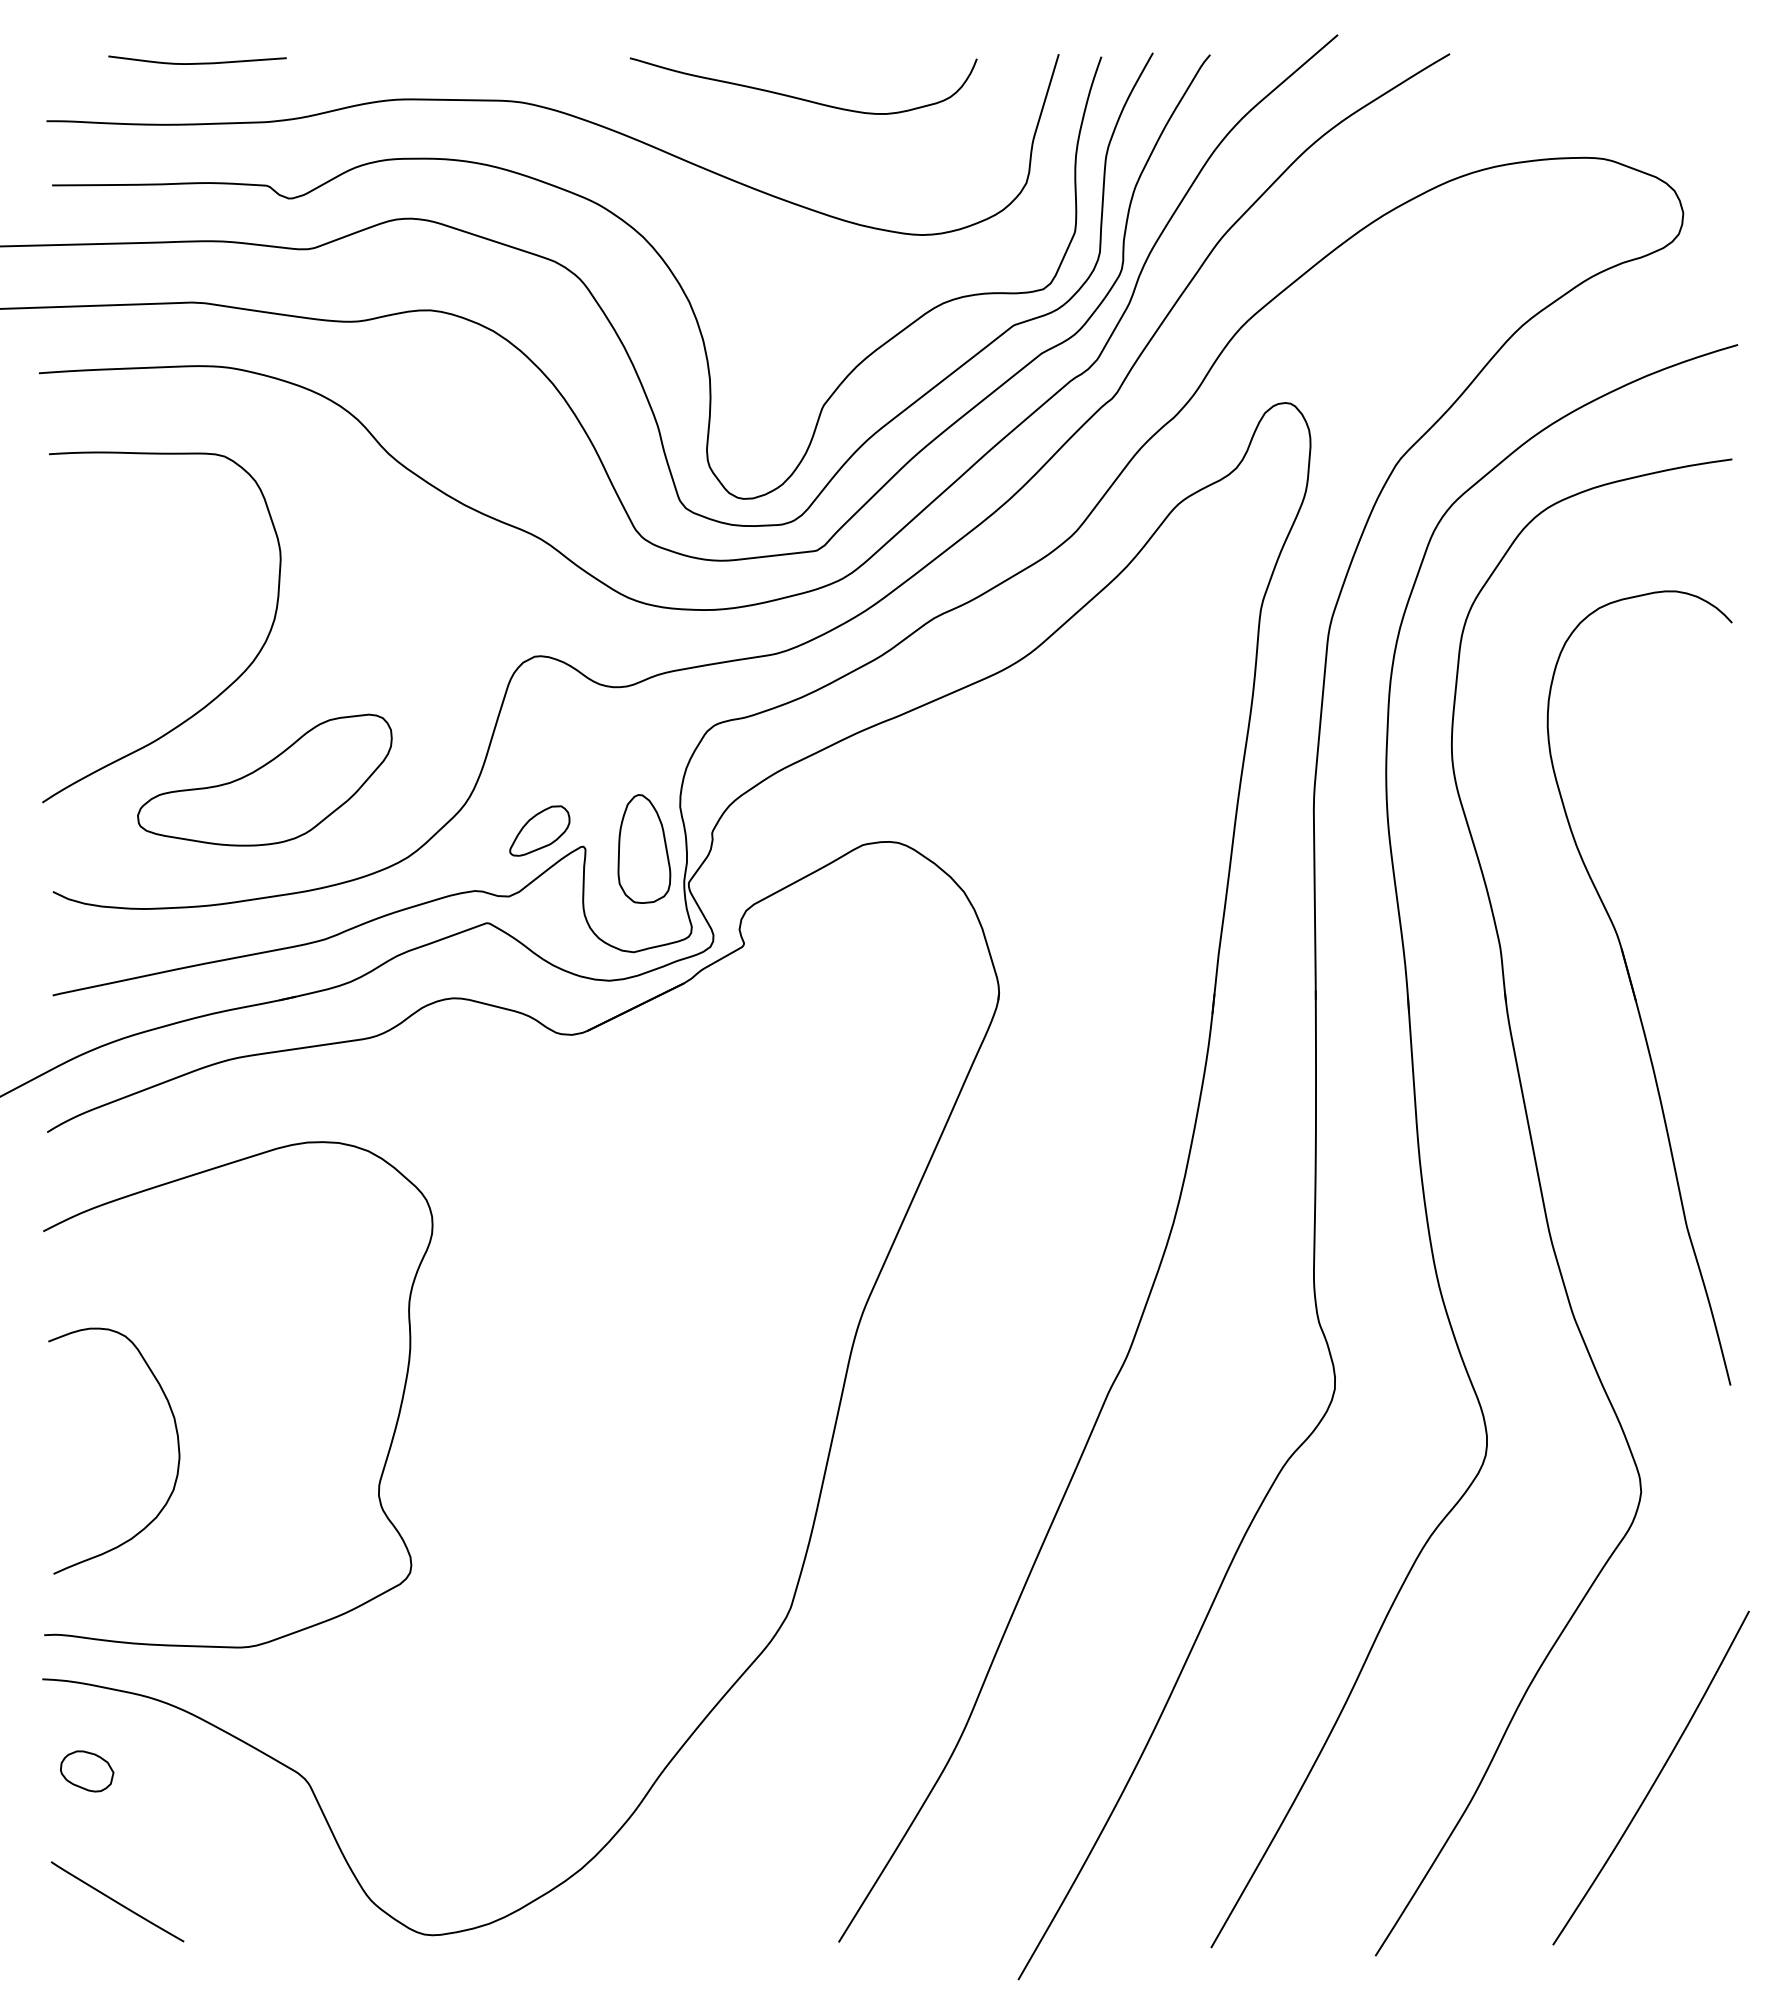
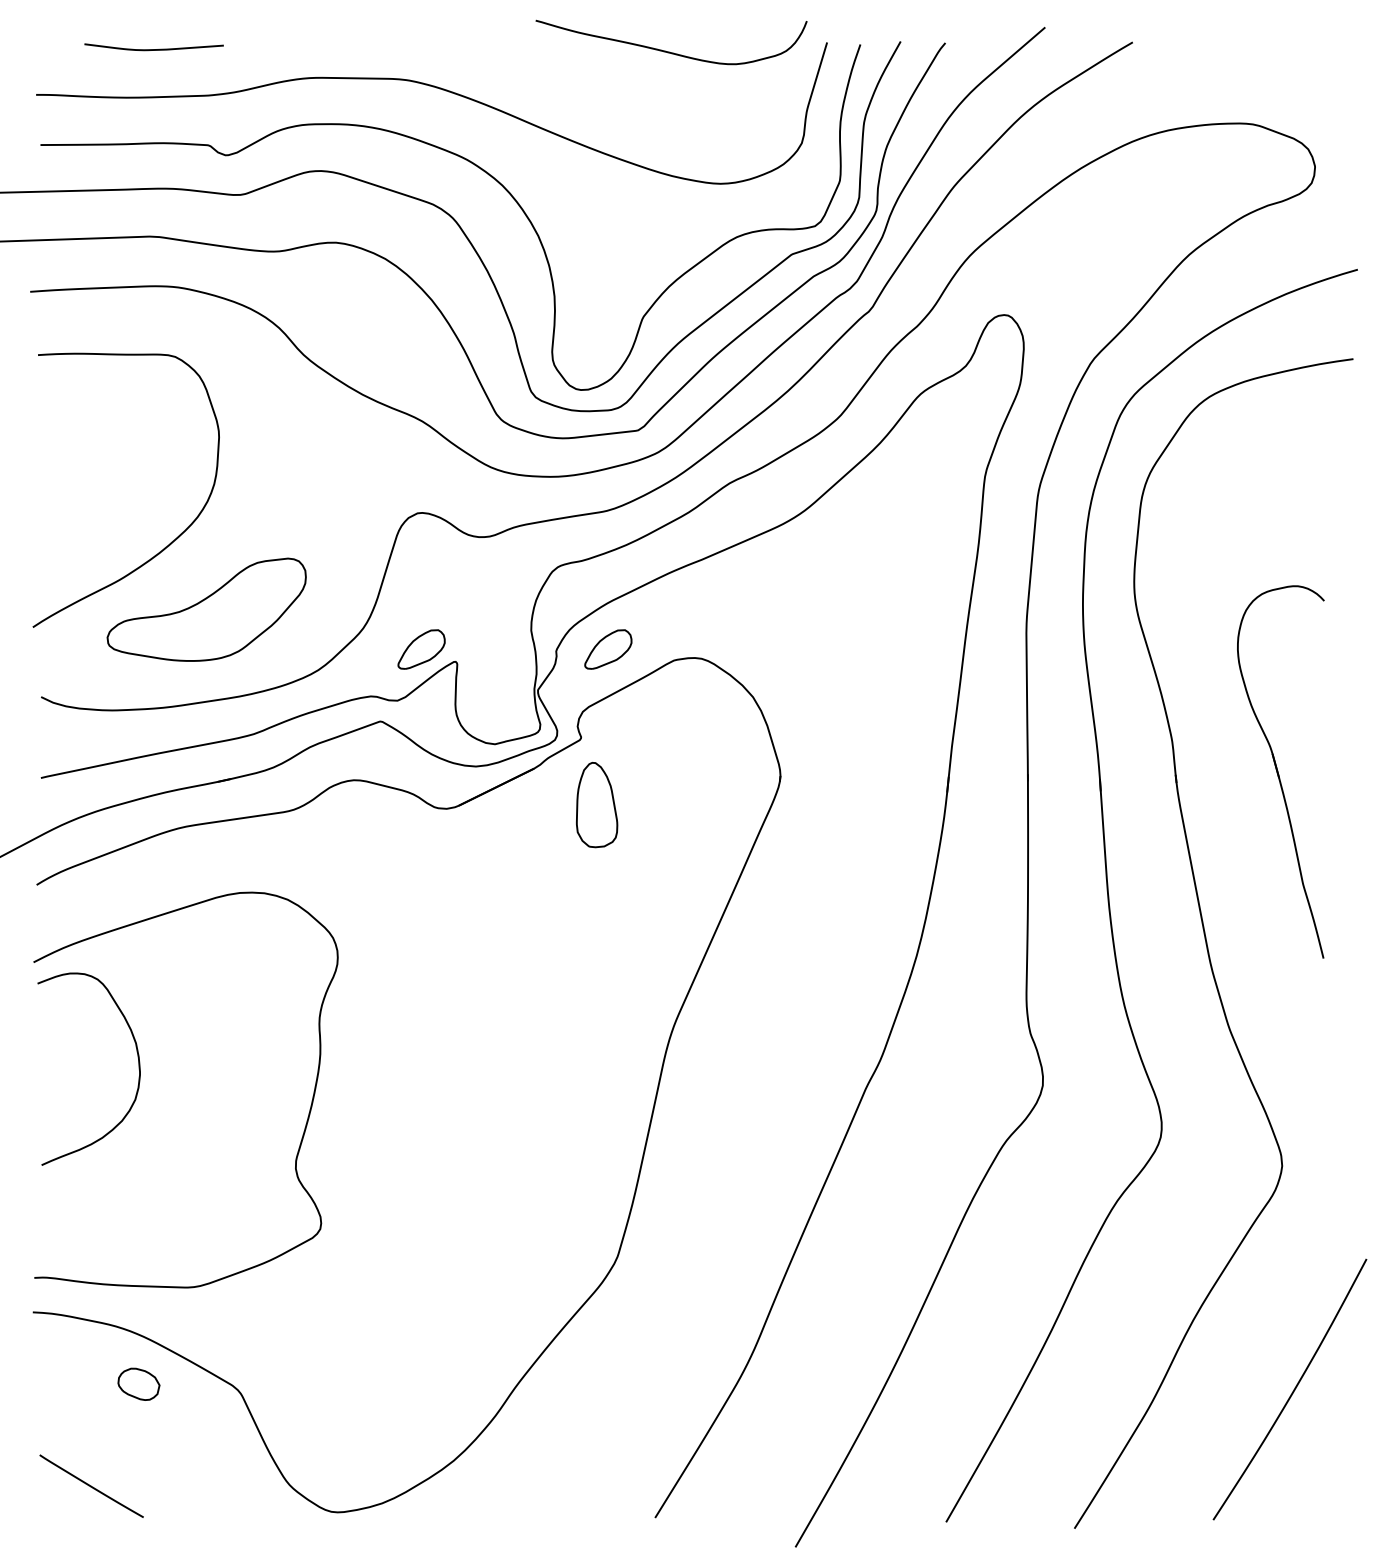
curve: (799, 97) -> (668, 51), moved
part: (778, 830) -> (608, 649), added
part: (644, 848) -> (597, 804), moved
part: (1639, 987) -> (1280, 771), size x0.6
curve: (177, 1446) -> (138, 1065), moved
part: (87, 1771) -> (139, 1384), moved

